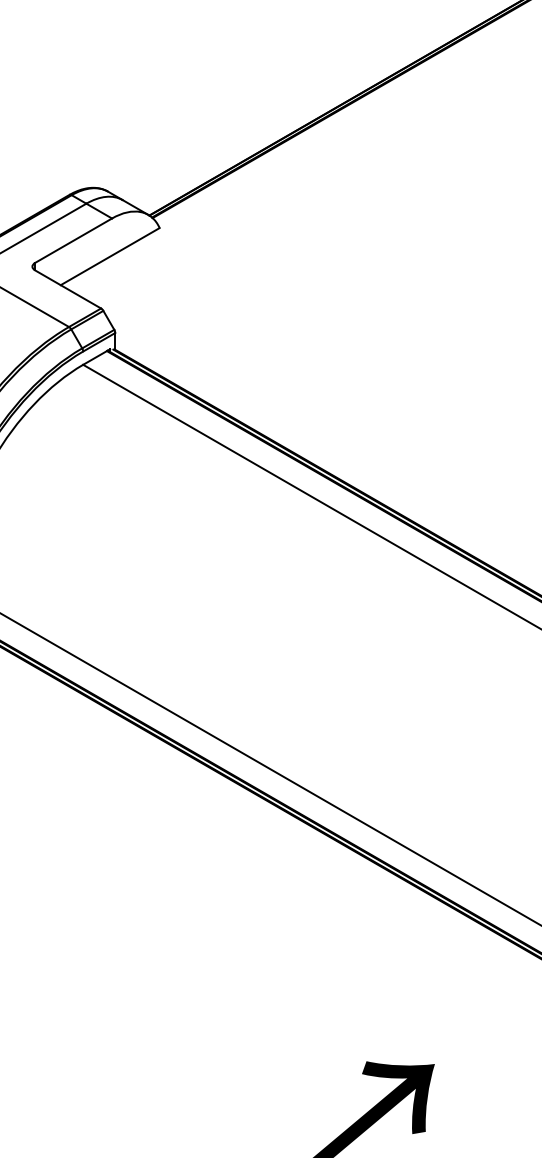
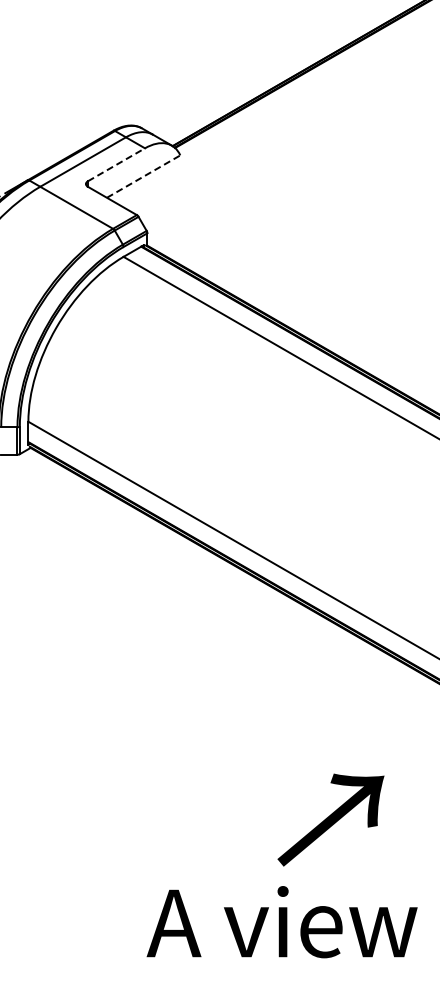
line: (73, 240) -> (116, 164), solid -> dashed
line: (111, 256) -> (144, 176), solid -> dashed

